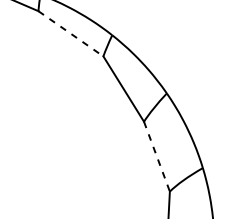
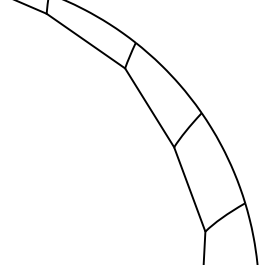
line: (70, 34) -> (85, 41), dashed -> solid
line: (157, 157) -> (190, 190), dashed -> solid

